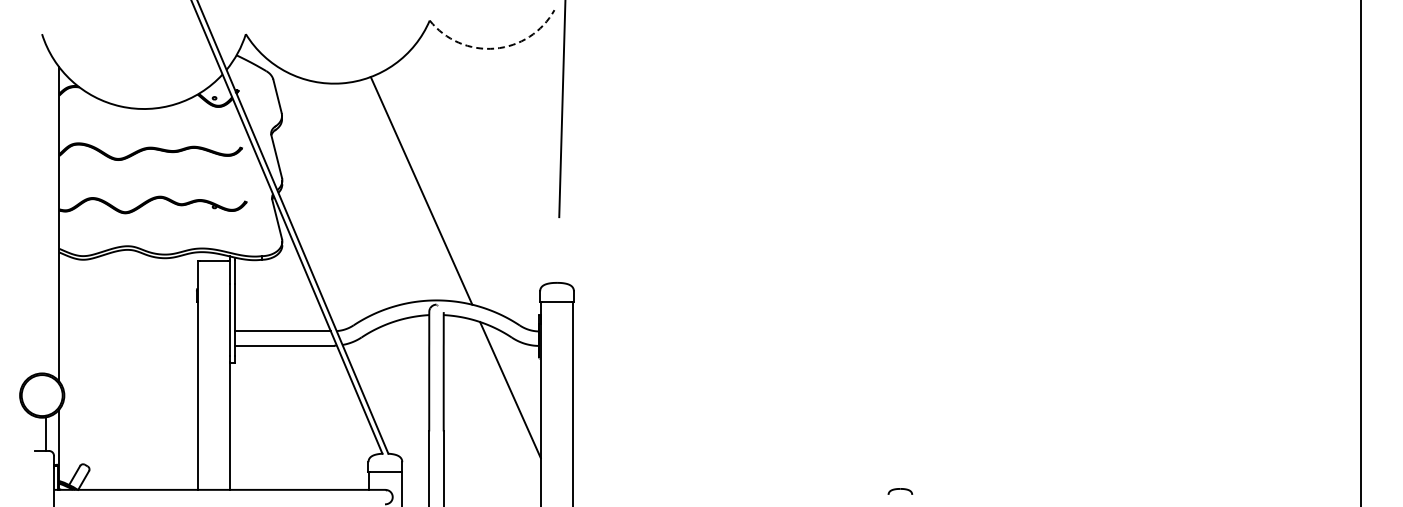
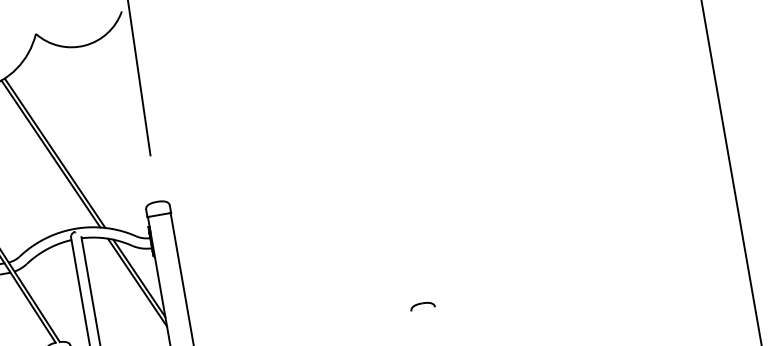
arc: (494, 48) -> (84, 45), dashed -> solid
line: (427, 190) -> (55, 153), added
line: (513, 384) -> (138, 278), added
part: (900, 491) -> (422, 305), size x1.43

